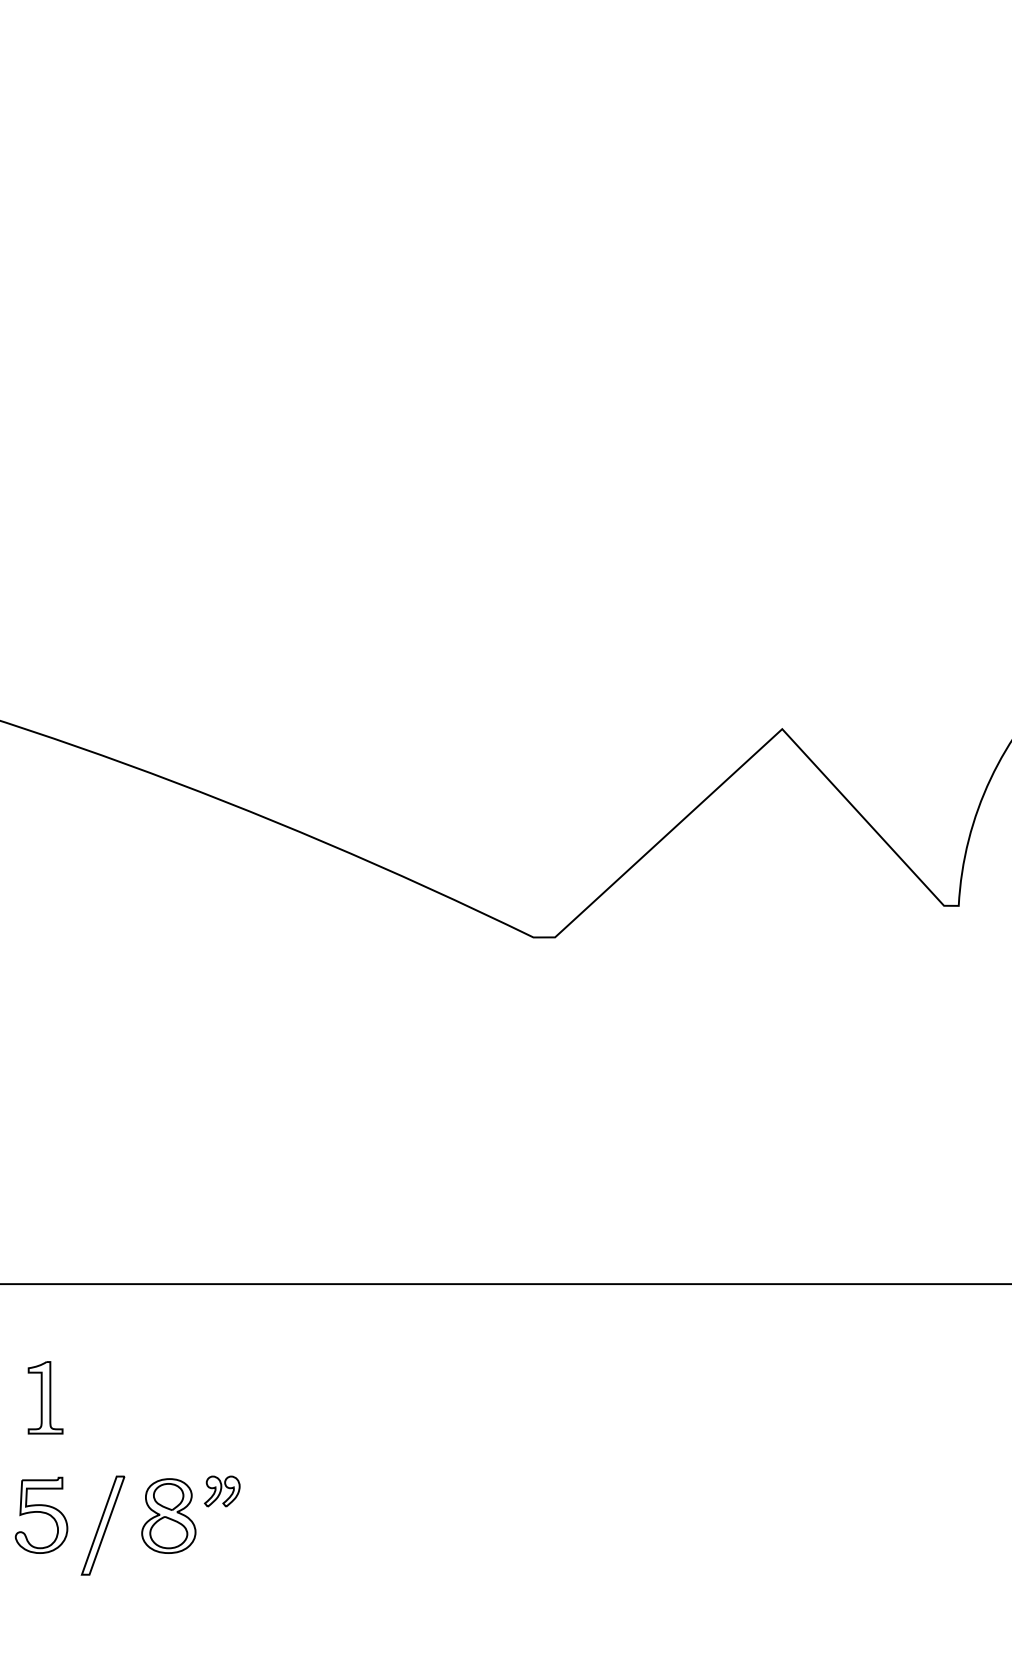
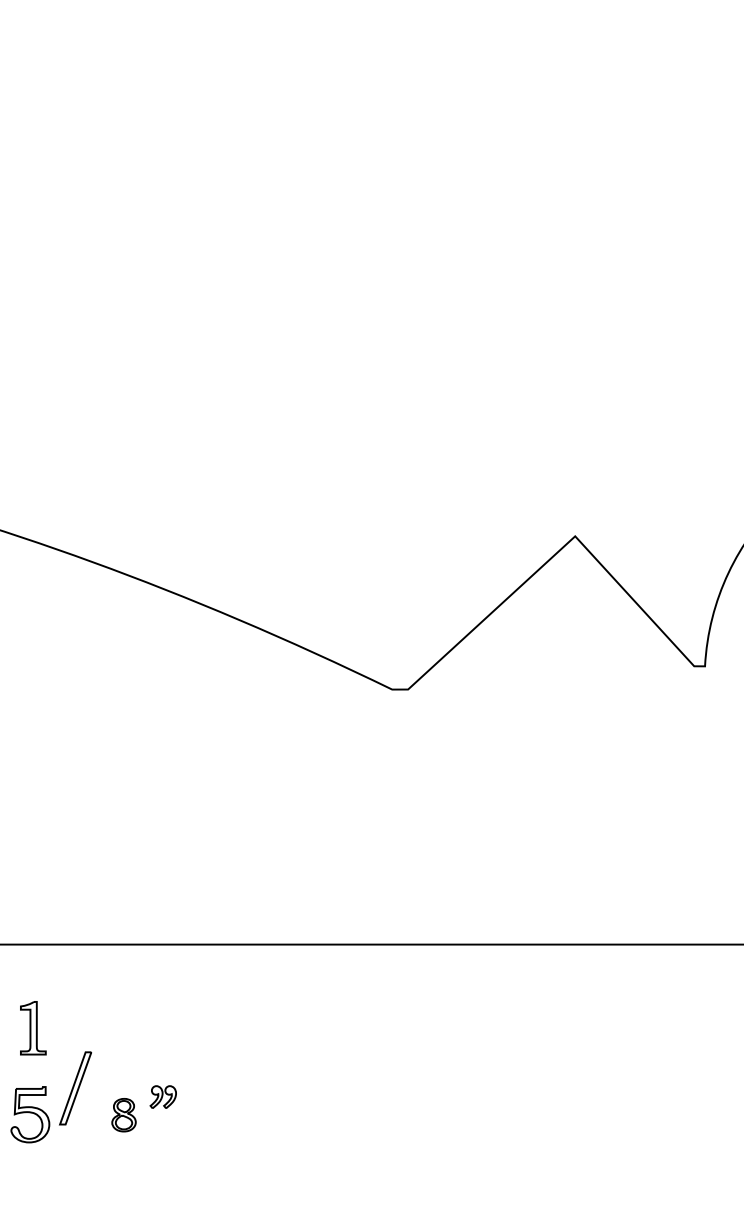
part: (168, 1515) -> (123, 1114), size x0.6
part: (102, 1525) -> (75, 1088), moved

